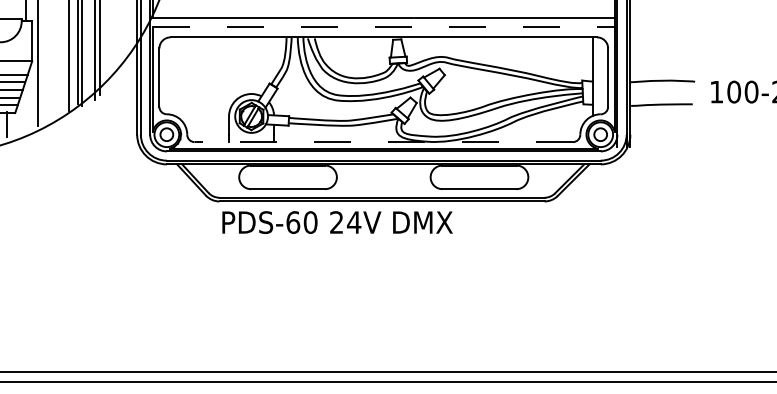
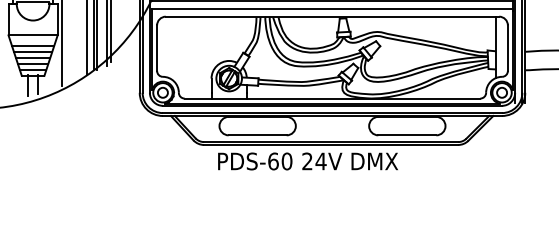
line: (383, 27) -> (332, 8), dashed -> solid
line: (383, 142) -> (332, 98), dashed -> solid
text: (337, 222) -> (308, 161), moved

